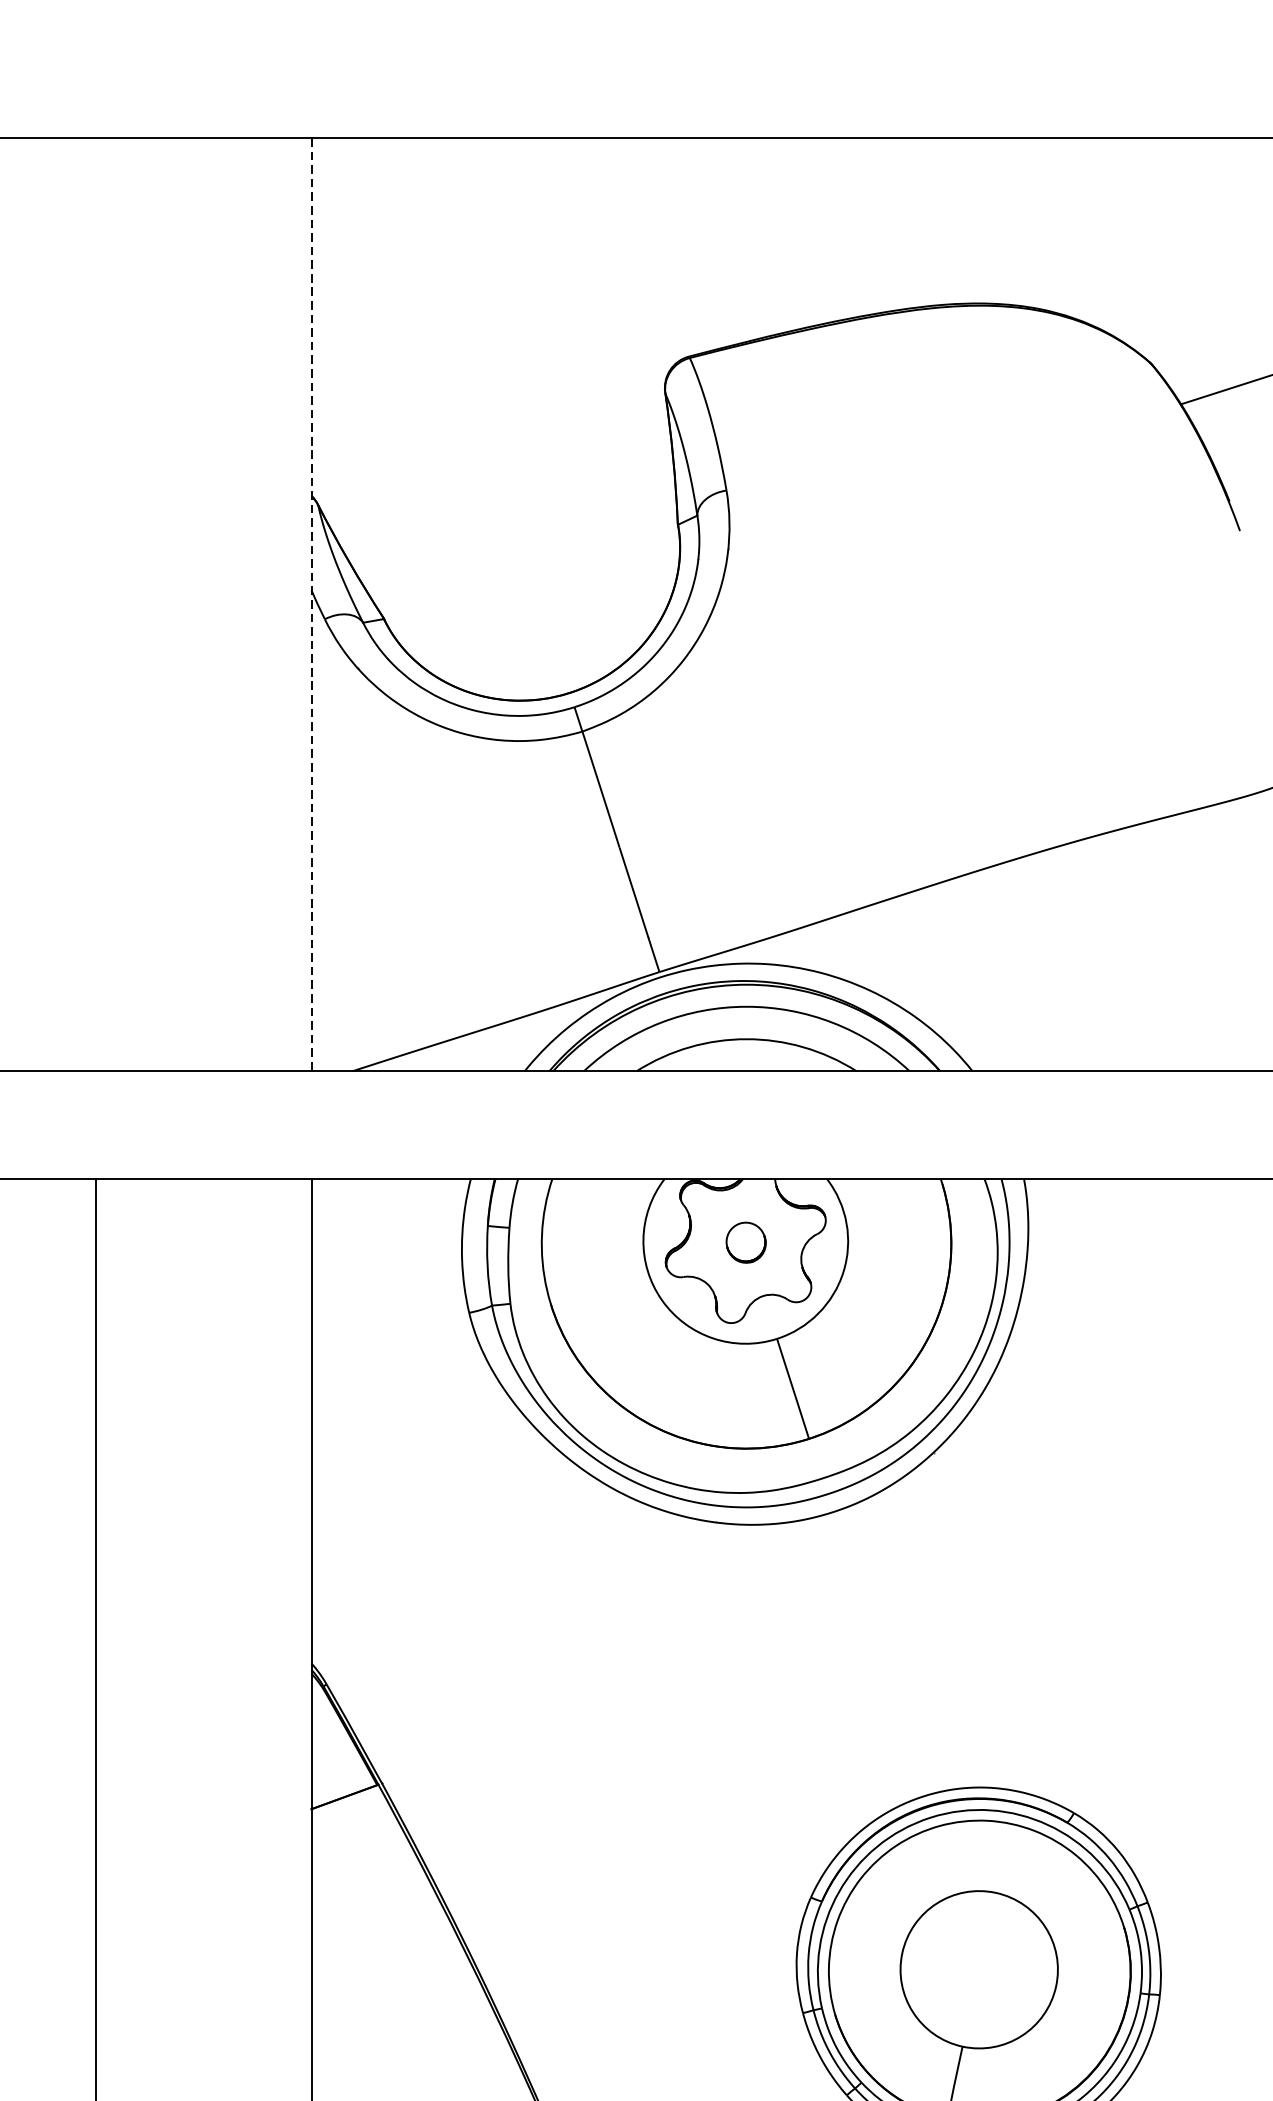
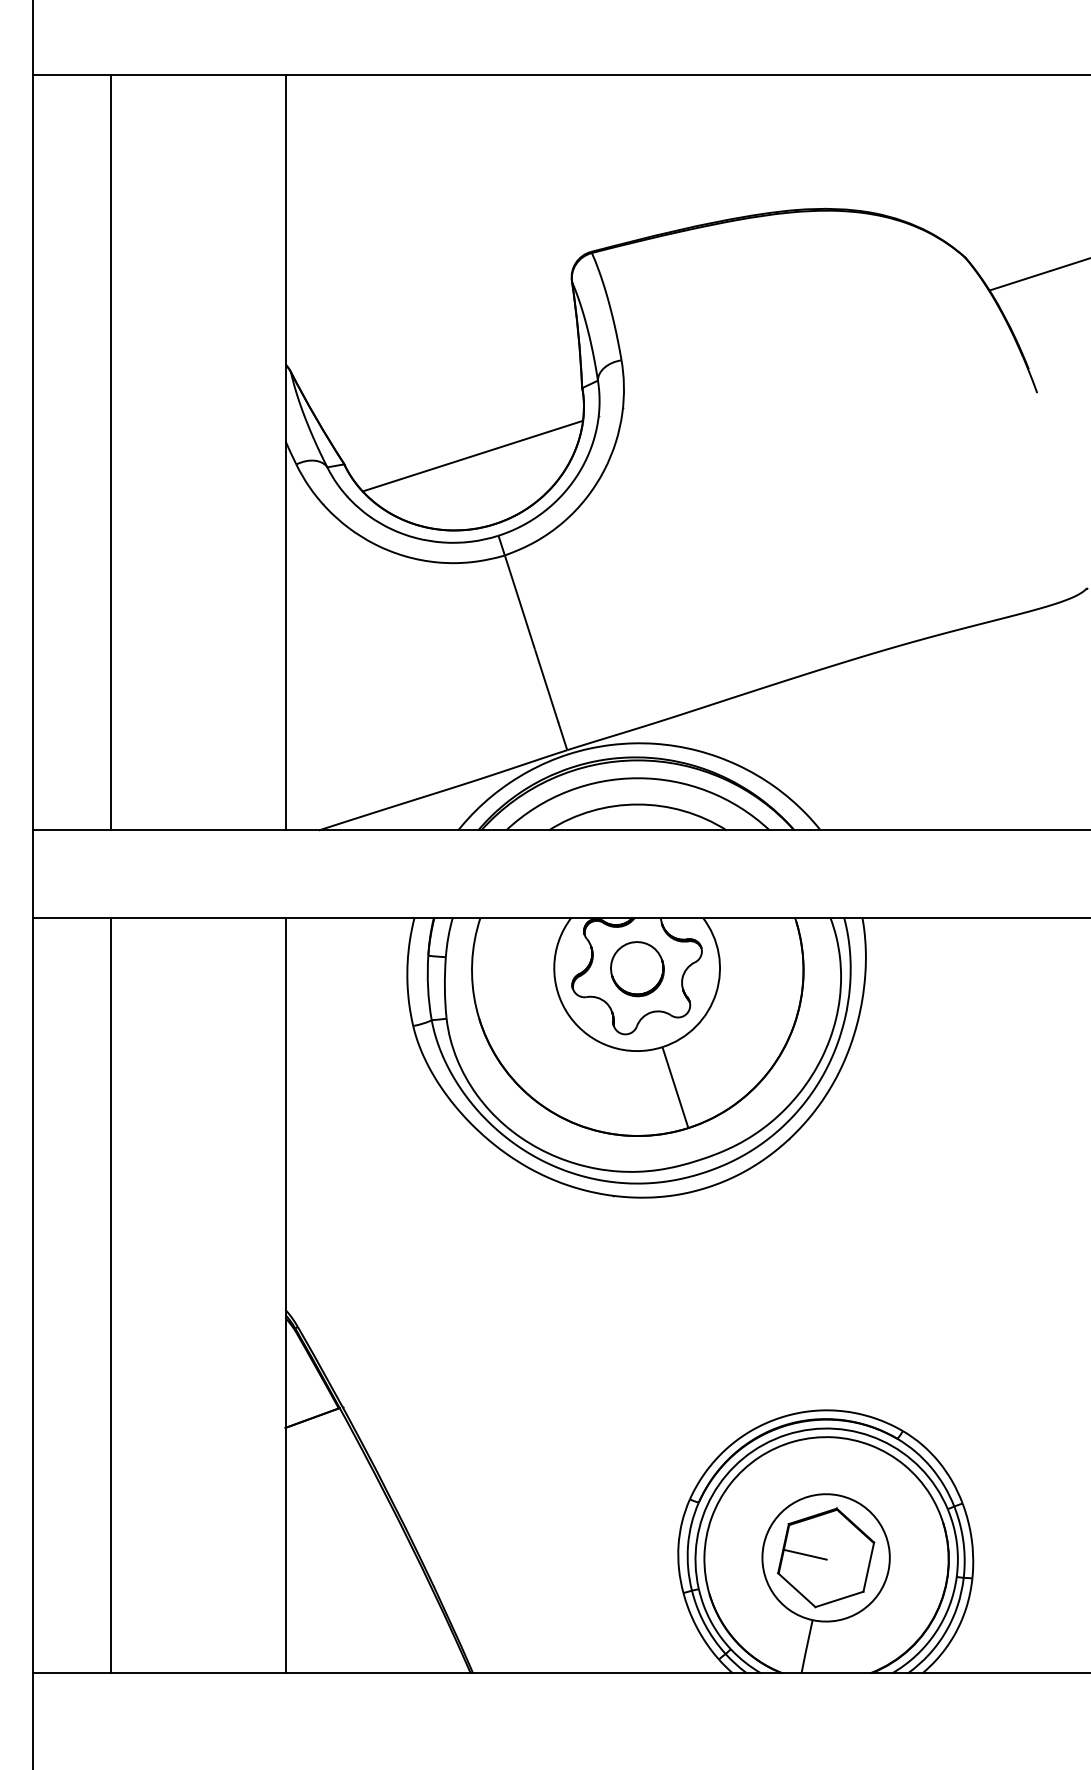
line: (96, 604) -> (111, 452), added
line: (311, 604) -> (285, 452), dashed -> solid
line: (542, 608) -> (472, 455), added
part: (746, 1242) -> (637, 969), size x1.67
part: (979, 1969) -> (826, 1557), added

